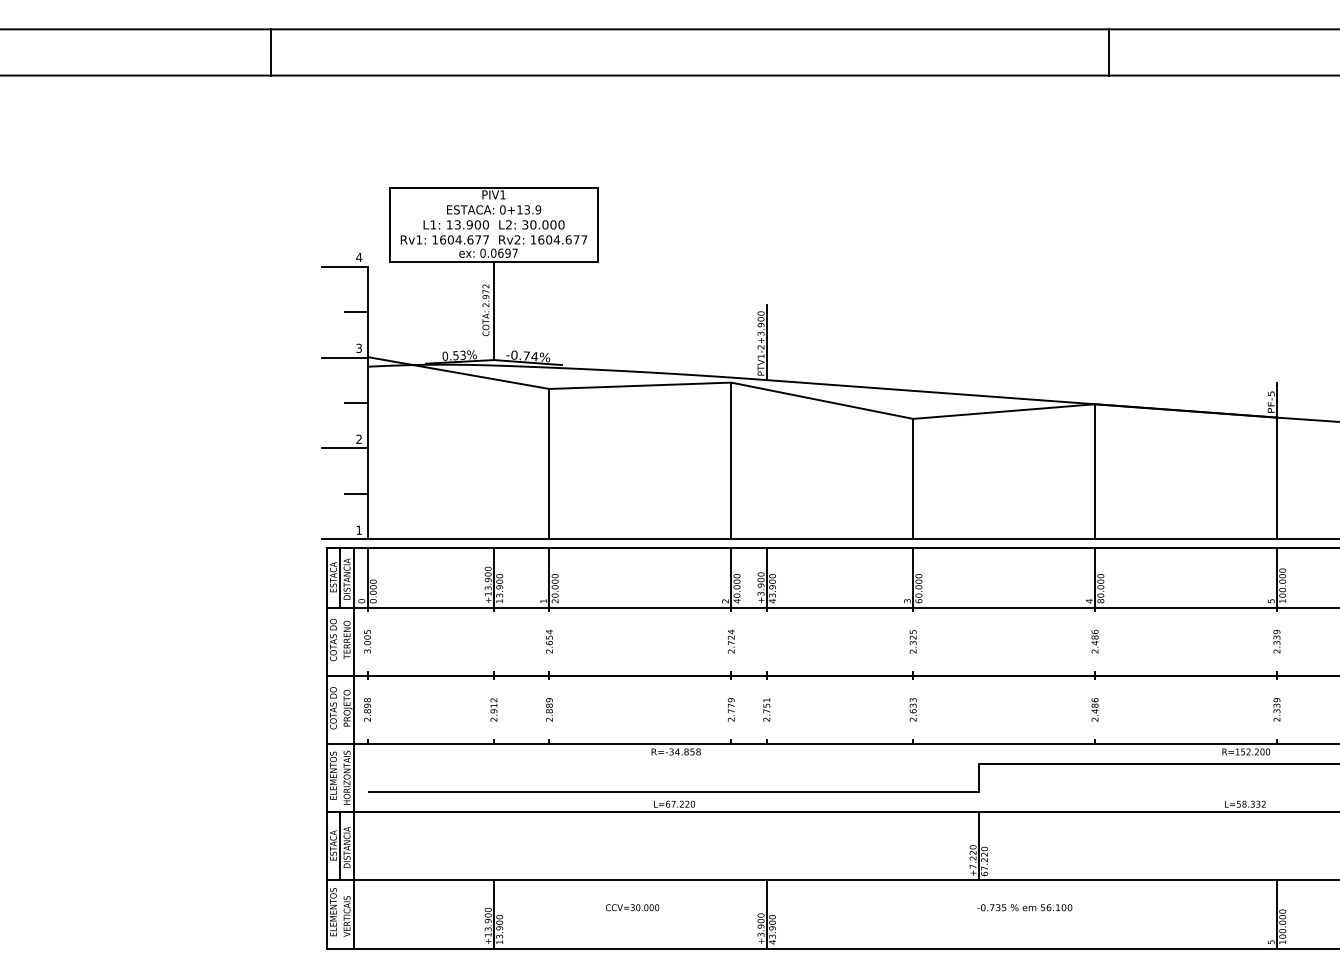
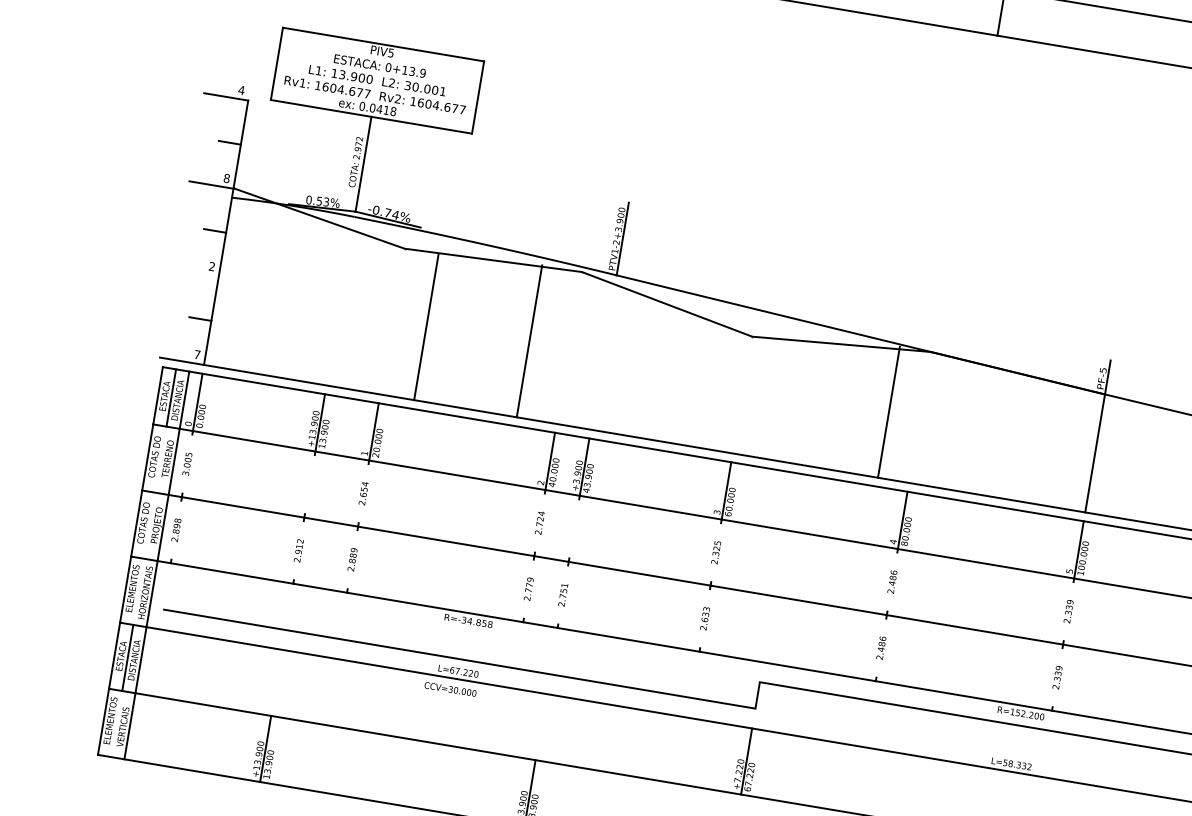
text: (502, 194) -> (390, 52), PIV1 -> PIV5
text: (561, 224) -> (443, 91), 30.000 -> 30.001
text: (507, 252) -> (386, 109), 0.0697 -> 0.0418
text: (359, 347) -> (227, 177), 3 -> 8
line: (344, 448) -> (196, 273), removed
line: (731, 460) -> (529, 340), moved
line: (549, 463) -> (426, 326), moved
line: (1095, 471) -> (889, 412), moved
line: (913, 478) -> (742, 394), removed
text: (358, 529) -> (196, 353), 1 -> 7
text: (632, 907) -> (450, 689), moved

